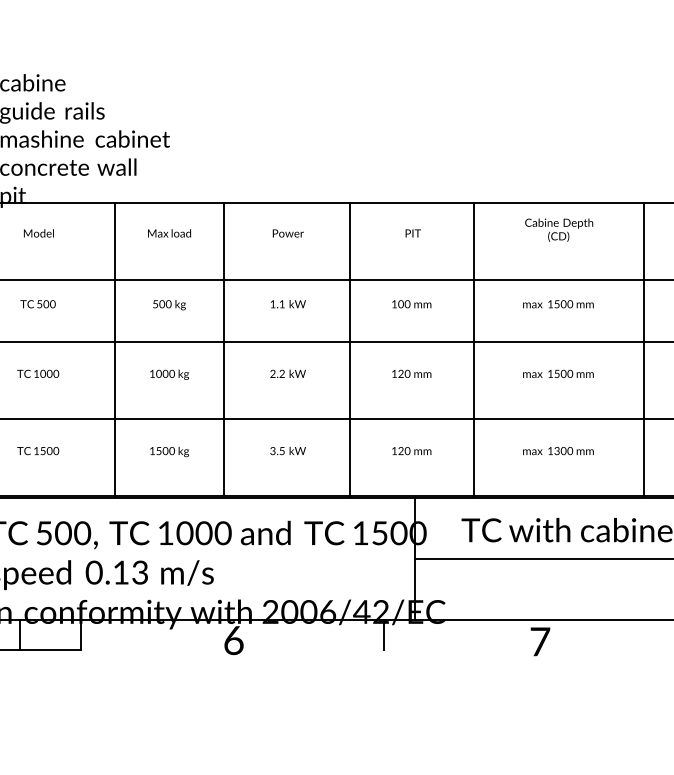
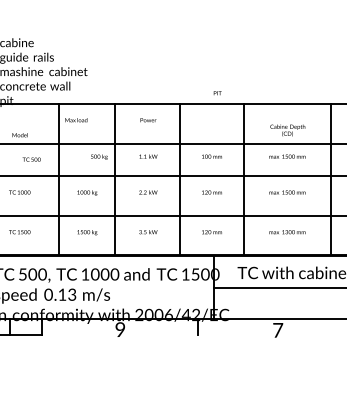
text: (558, 230) -> (287, 130), moved
text: (37, 233) -> (19, 135), moved
text: (169, 233) -> (76, 120), moved
text: (412, 233) -> (217, 93), moved
text: (37, 303) -> (31, 159), moved
text: (169, 303) -> (99, 156), moved
text: (233, 640) -> (120, 329), 6 -> 9

